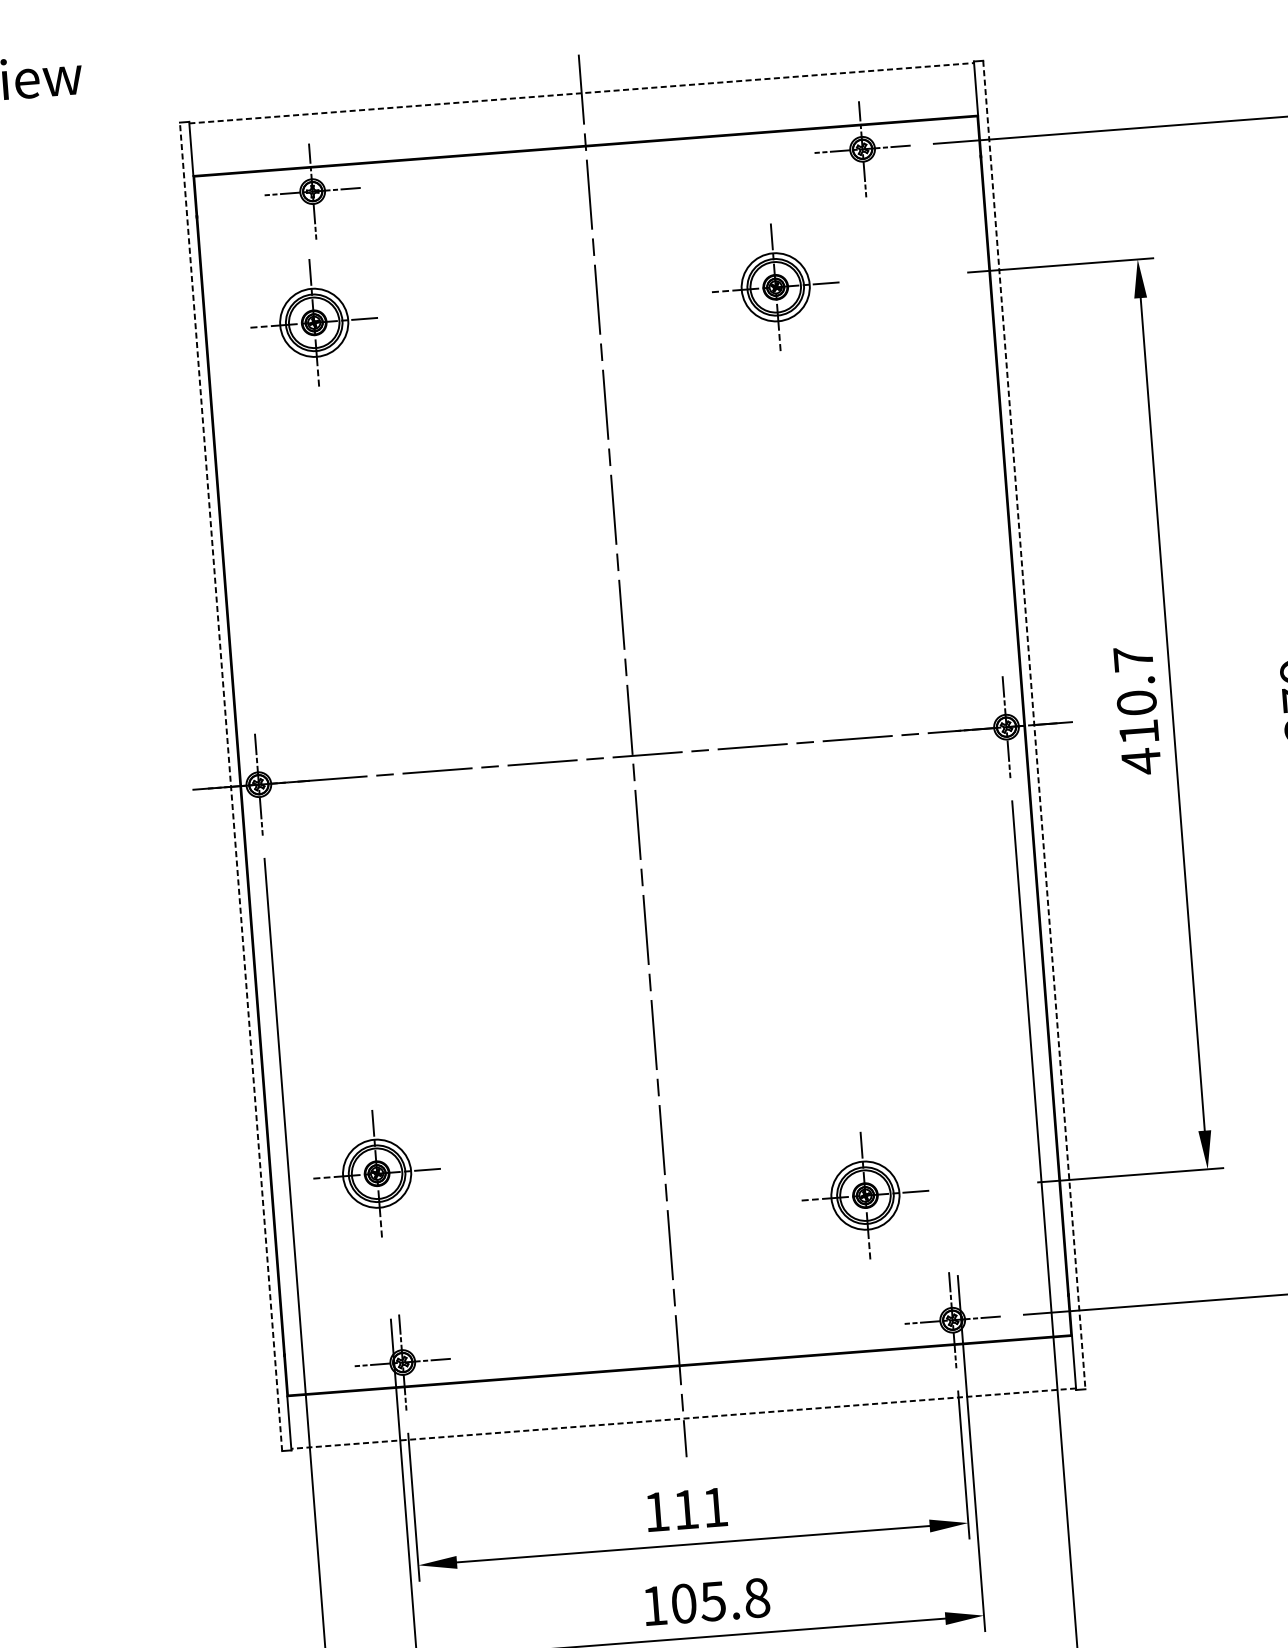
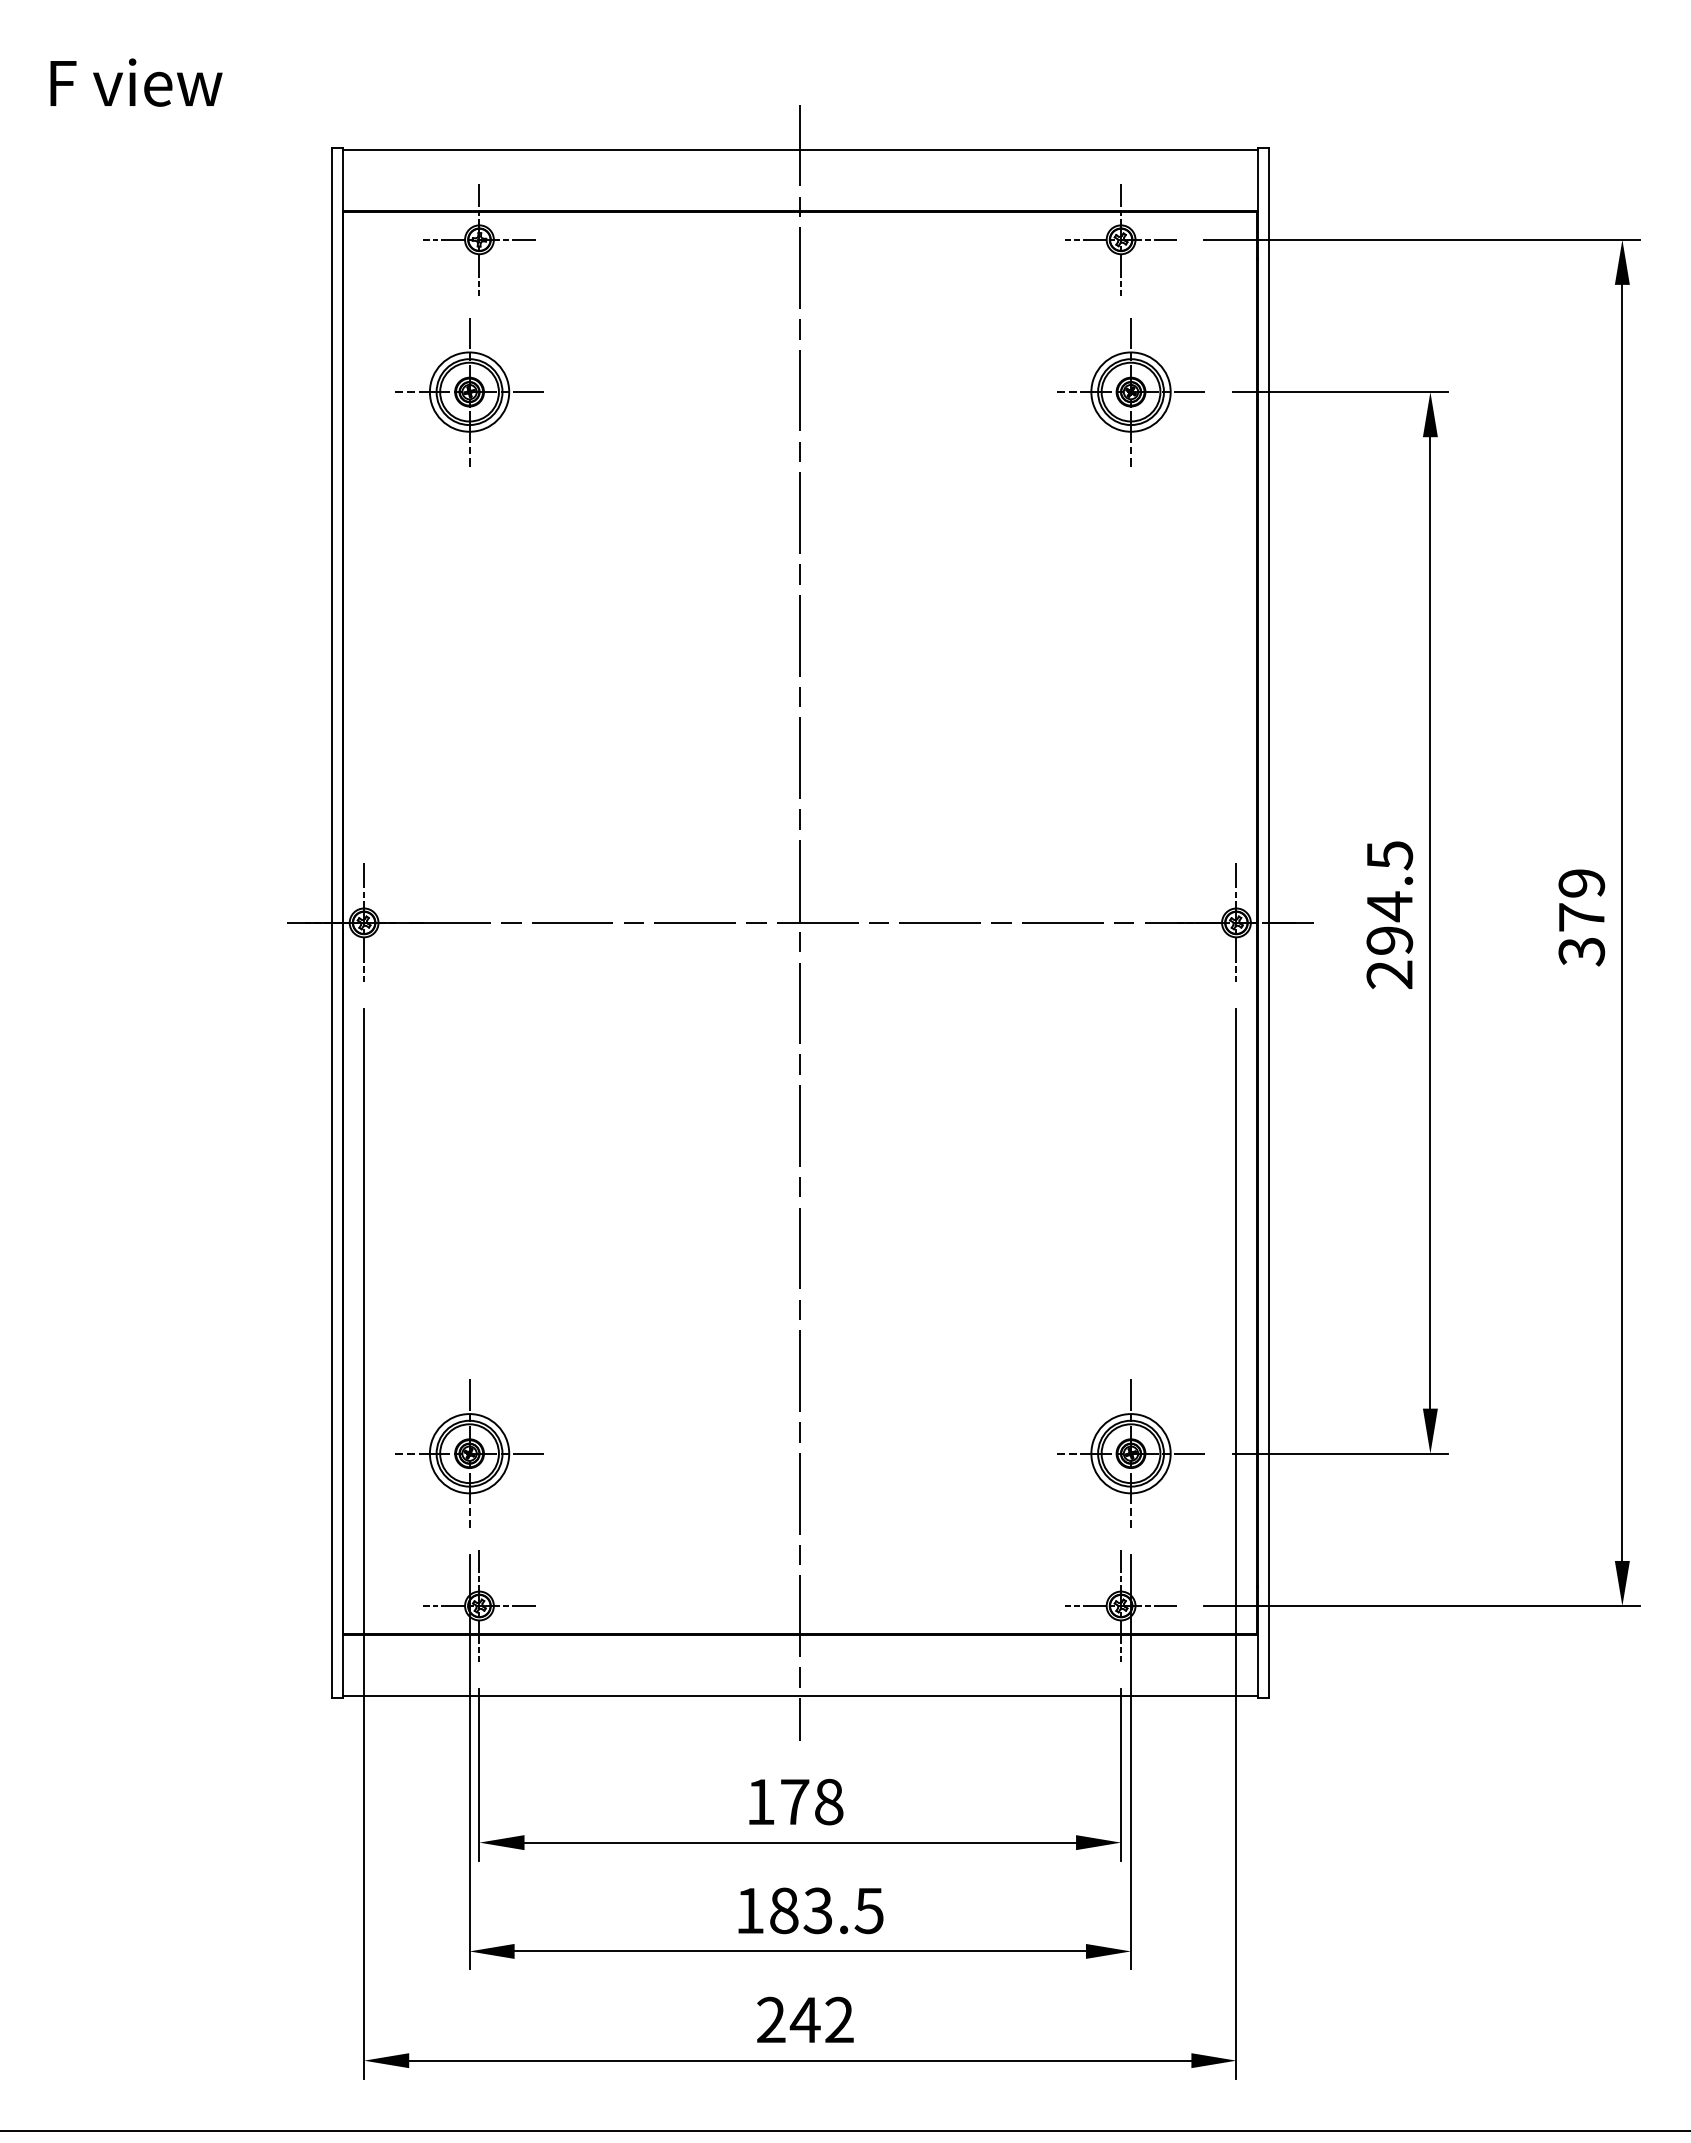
line: (581, 93) -> (800, 149), dashed -> solid
part: (775, 287) -> (1130, 392), moved
text: (1137, 710) -> (1389, 915), 410.7 -> 294.5
line: (1034, 725) -> (1268, 923), dashed -> solid
line: (230, 786) -> (331, 922), dashed -> solid
part: (377, 1173) -> (469, 1453), moved
part: (864, 1195) -> (1130, 1453), moved
line: (683, 1418) -> (800, 1696), dashed -> solid
text: (701, 1508) -> (812, 1801), 111 -> 178
text: (720, 1600) -> (826, 1910), 105.8 -> 183.5

